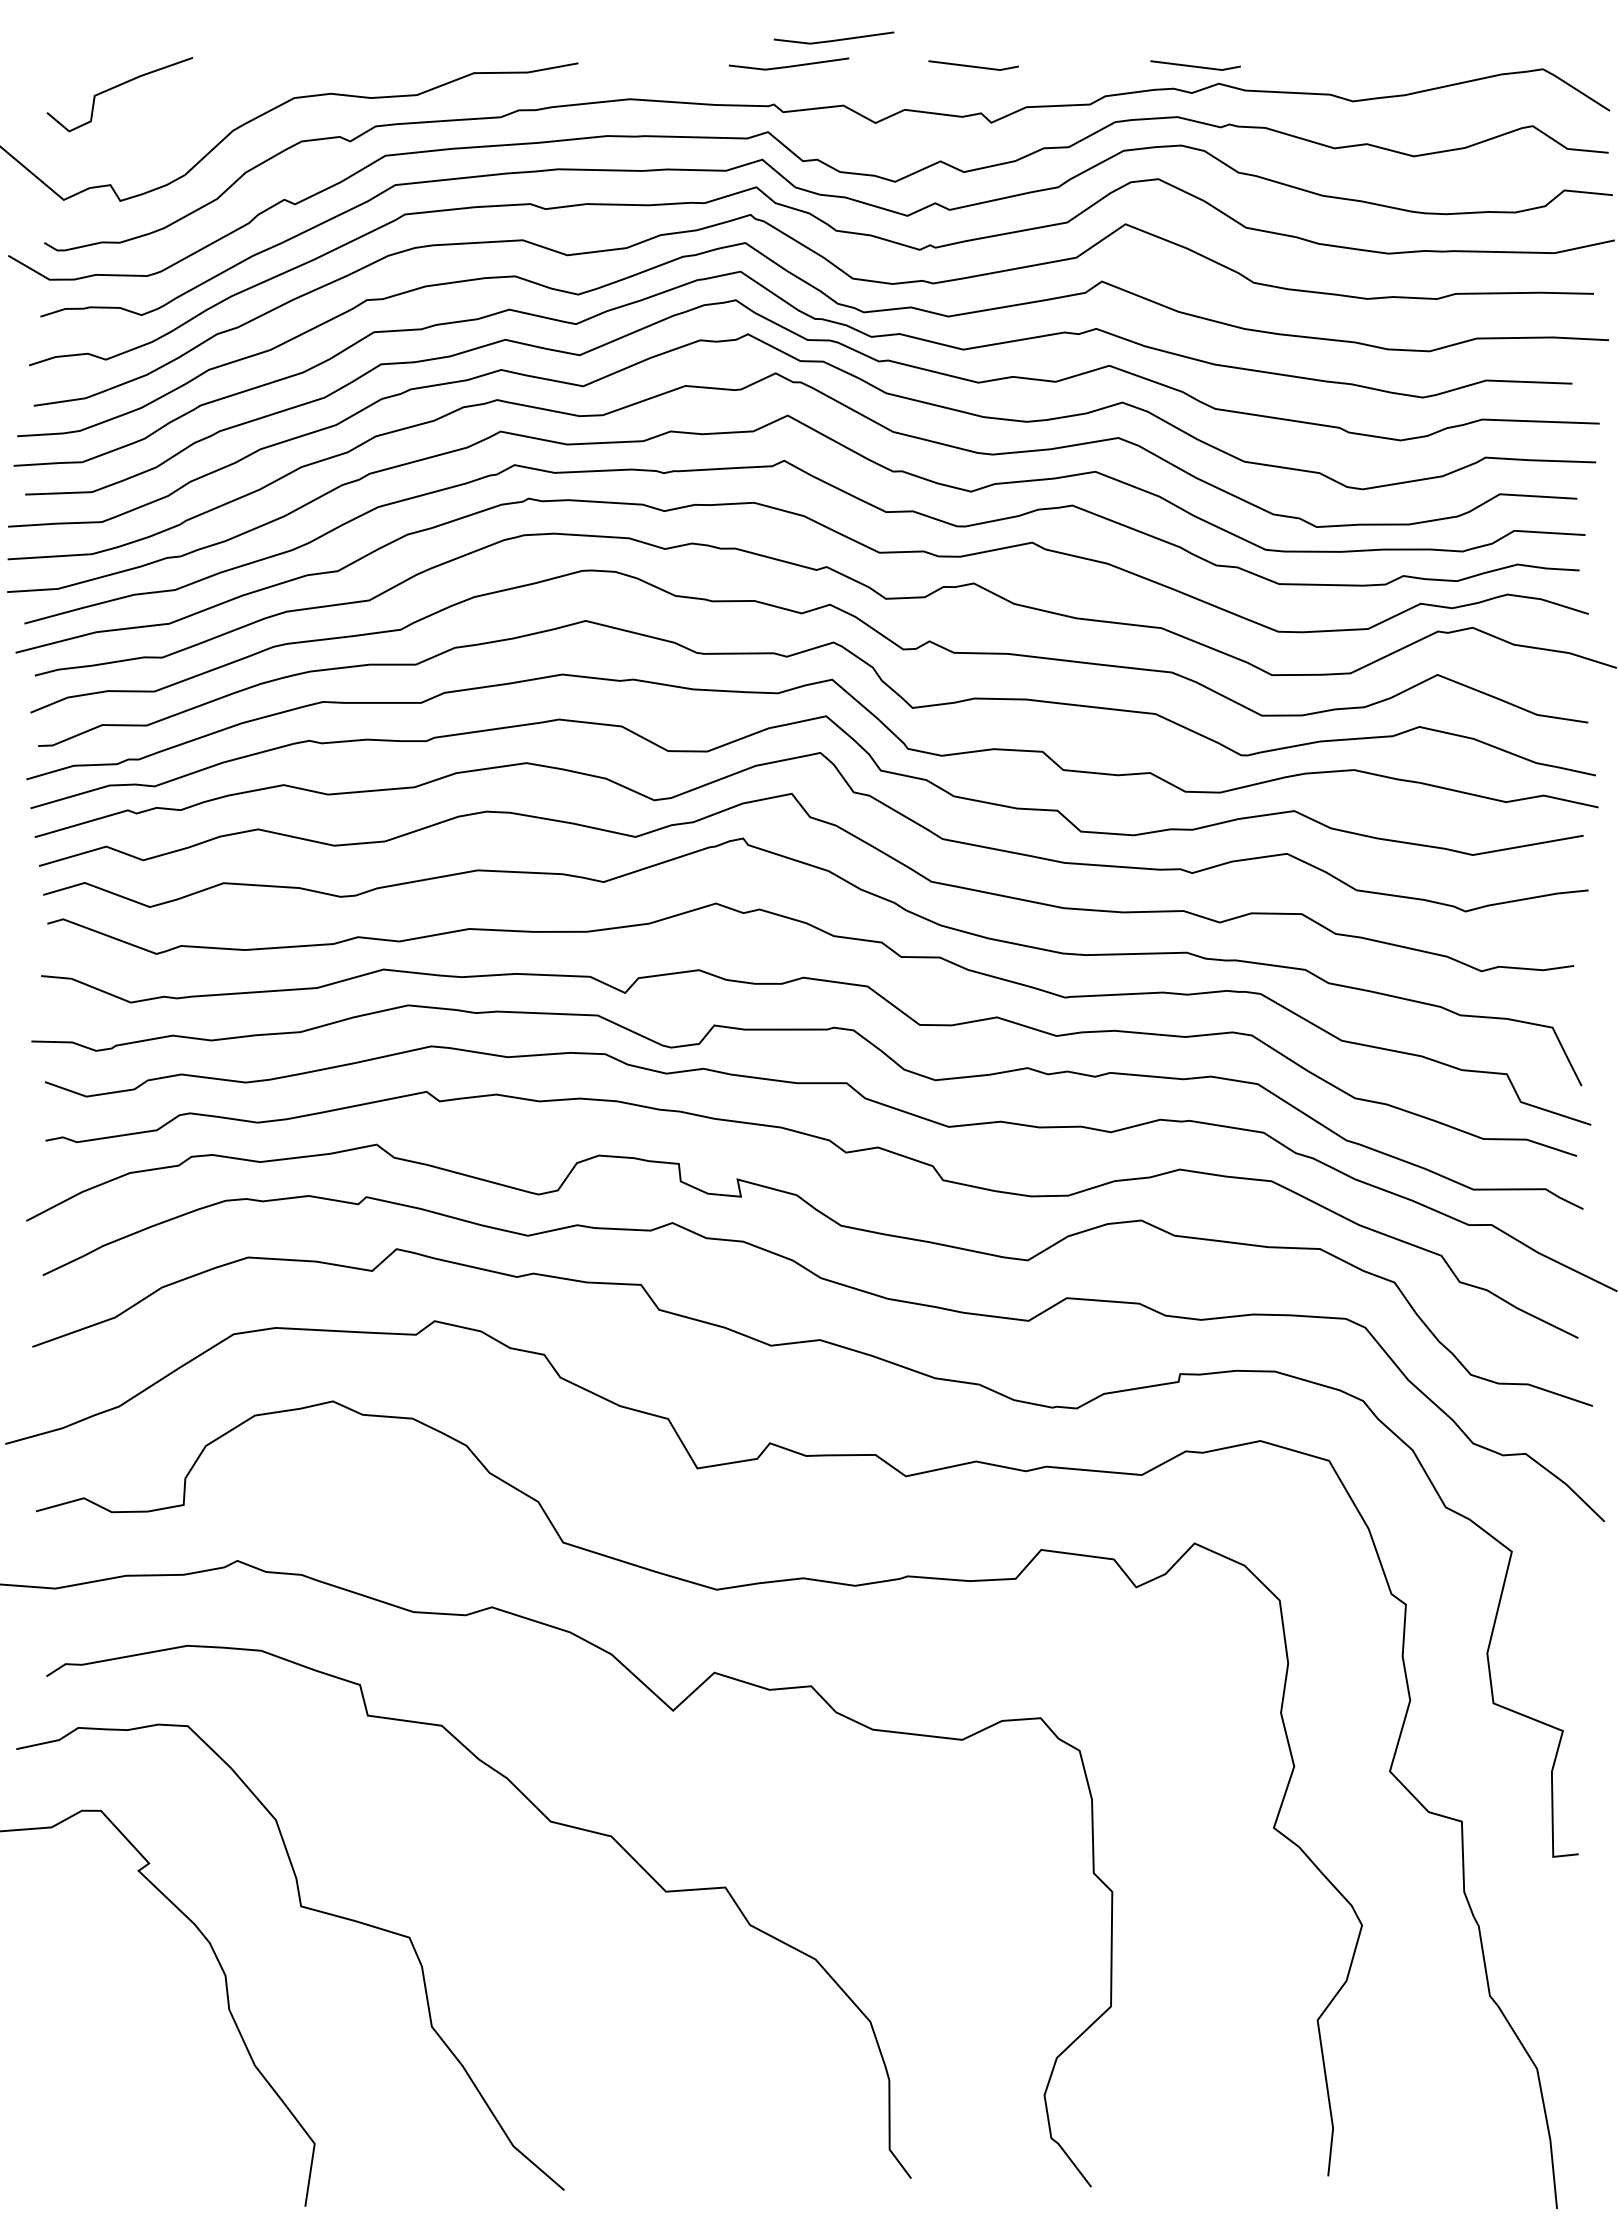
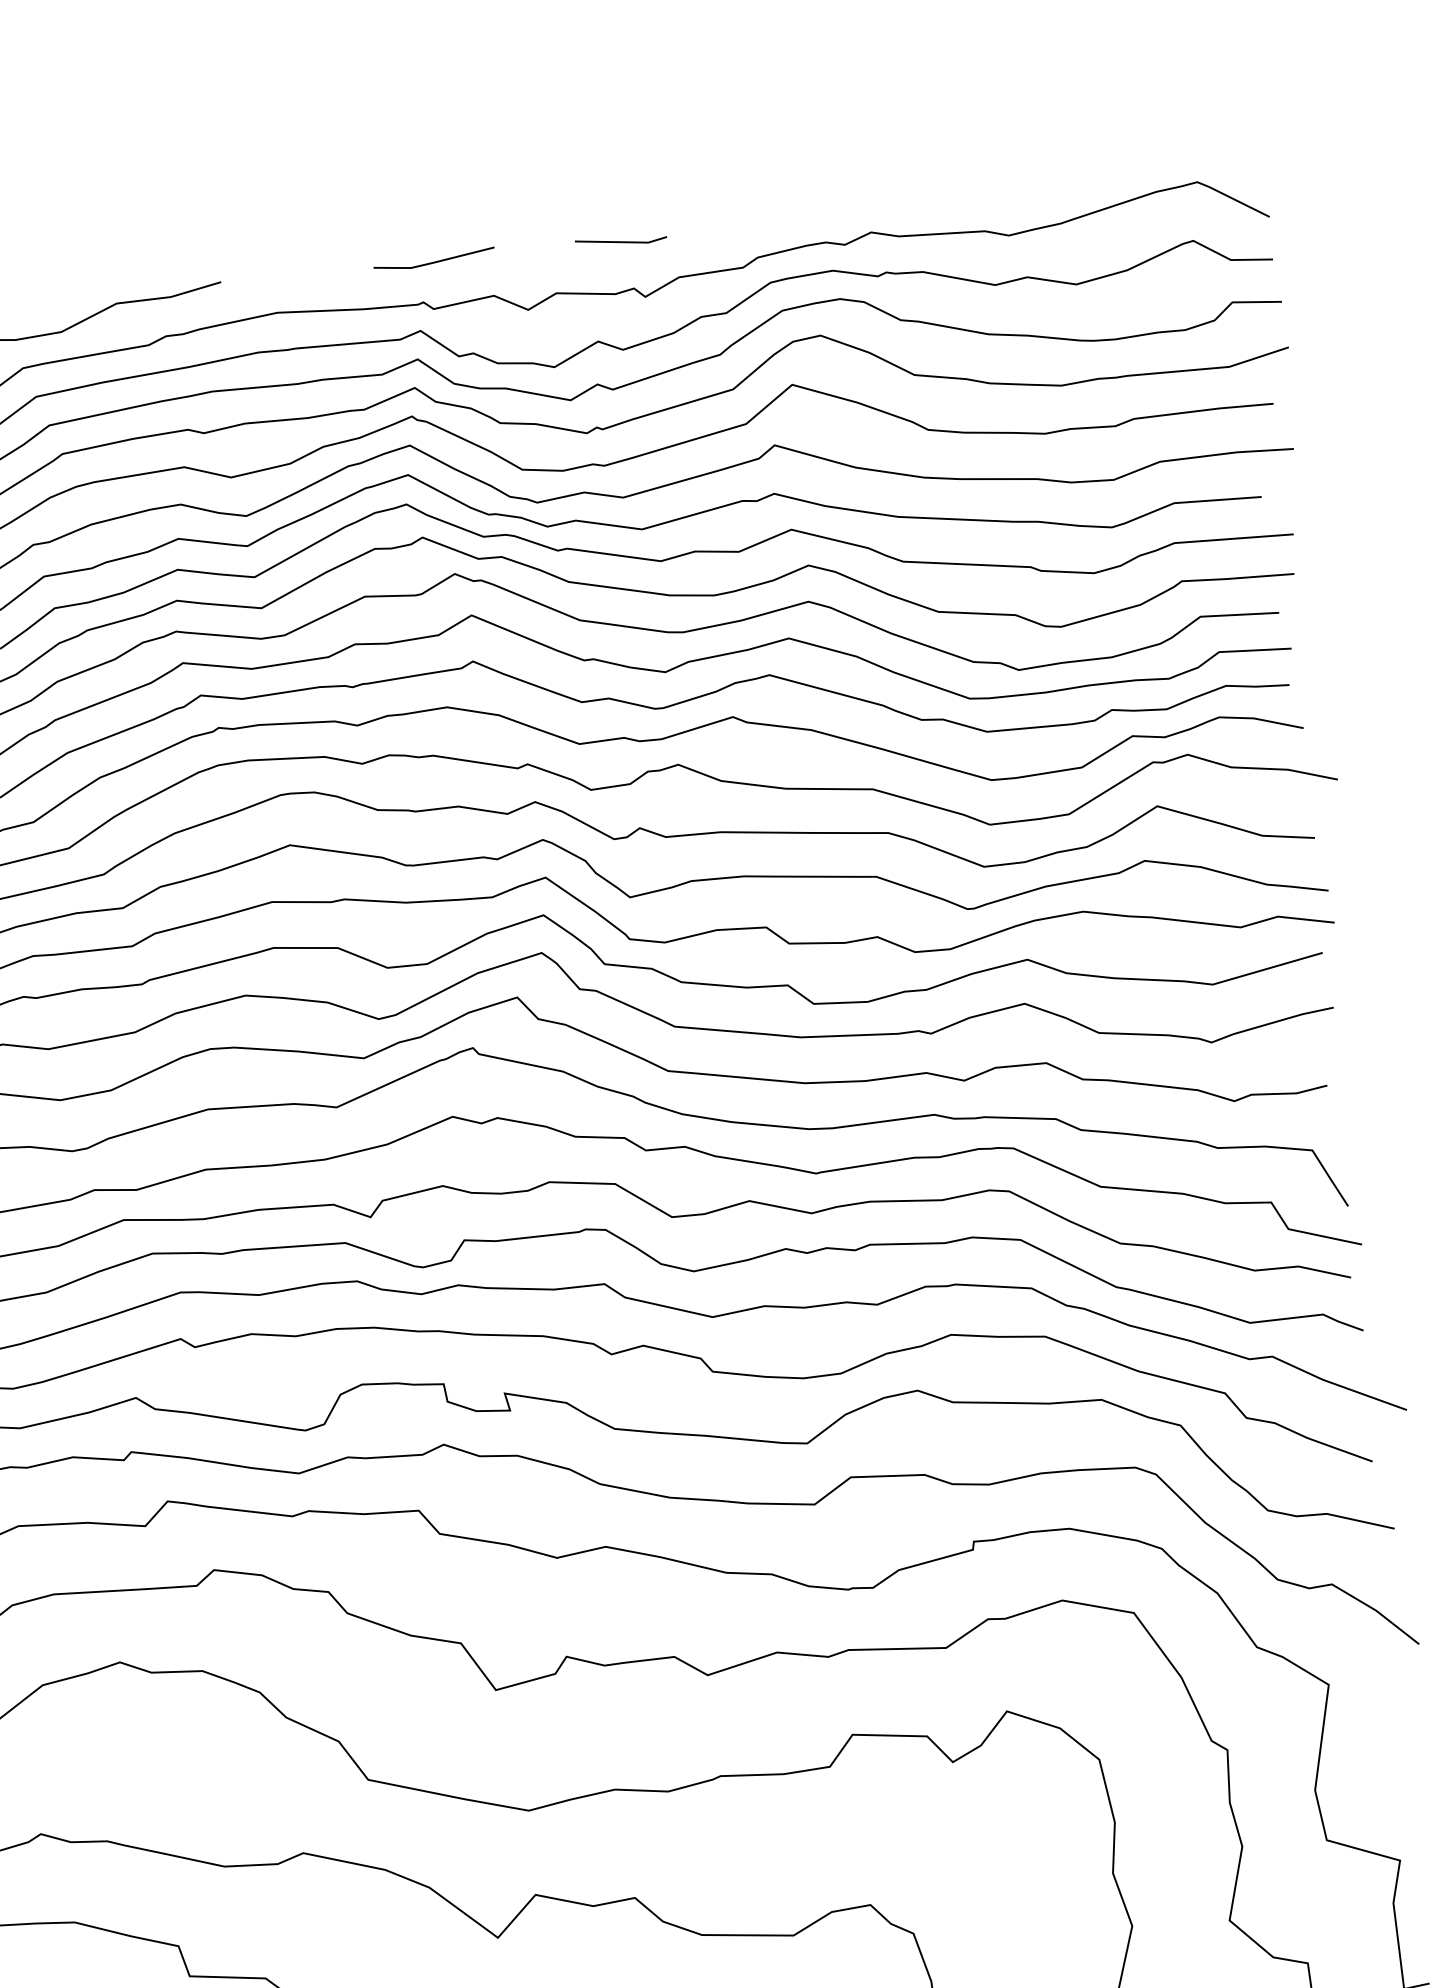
line: (833, 39) -> (476, 230), removed
line: (1195, 65) -> (845, 216), removed

